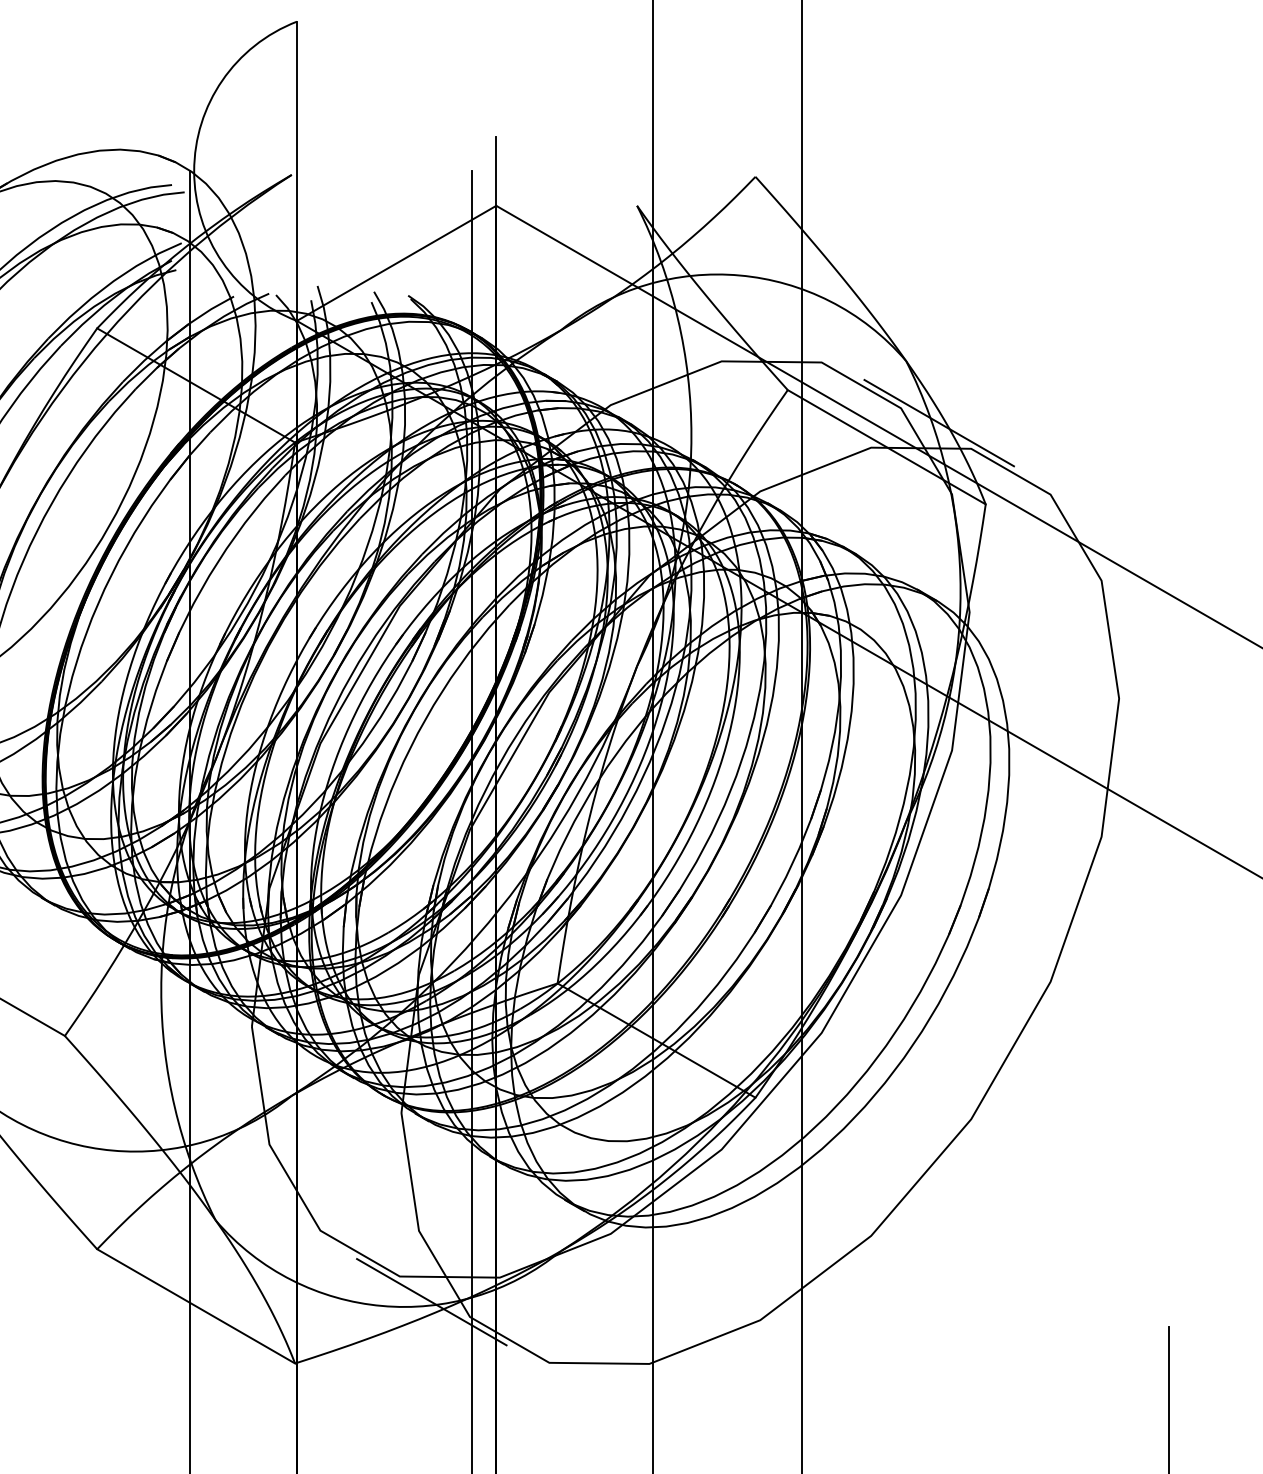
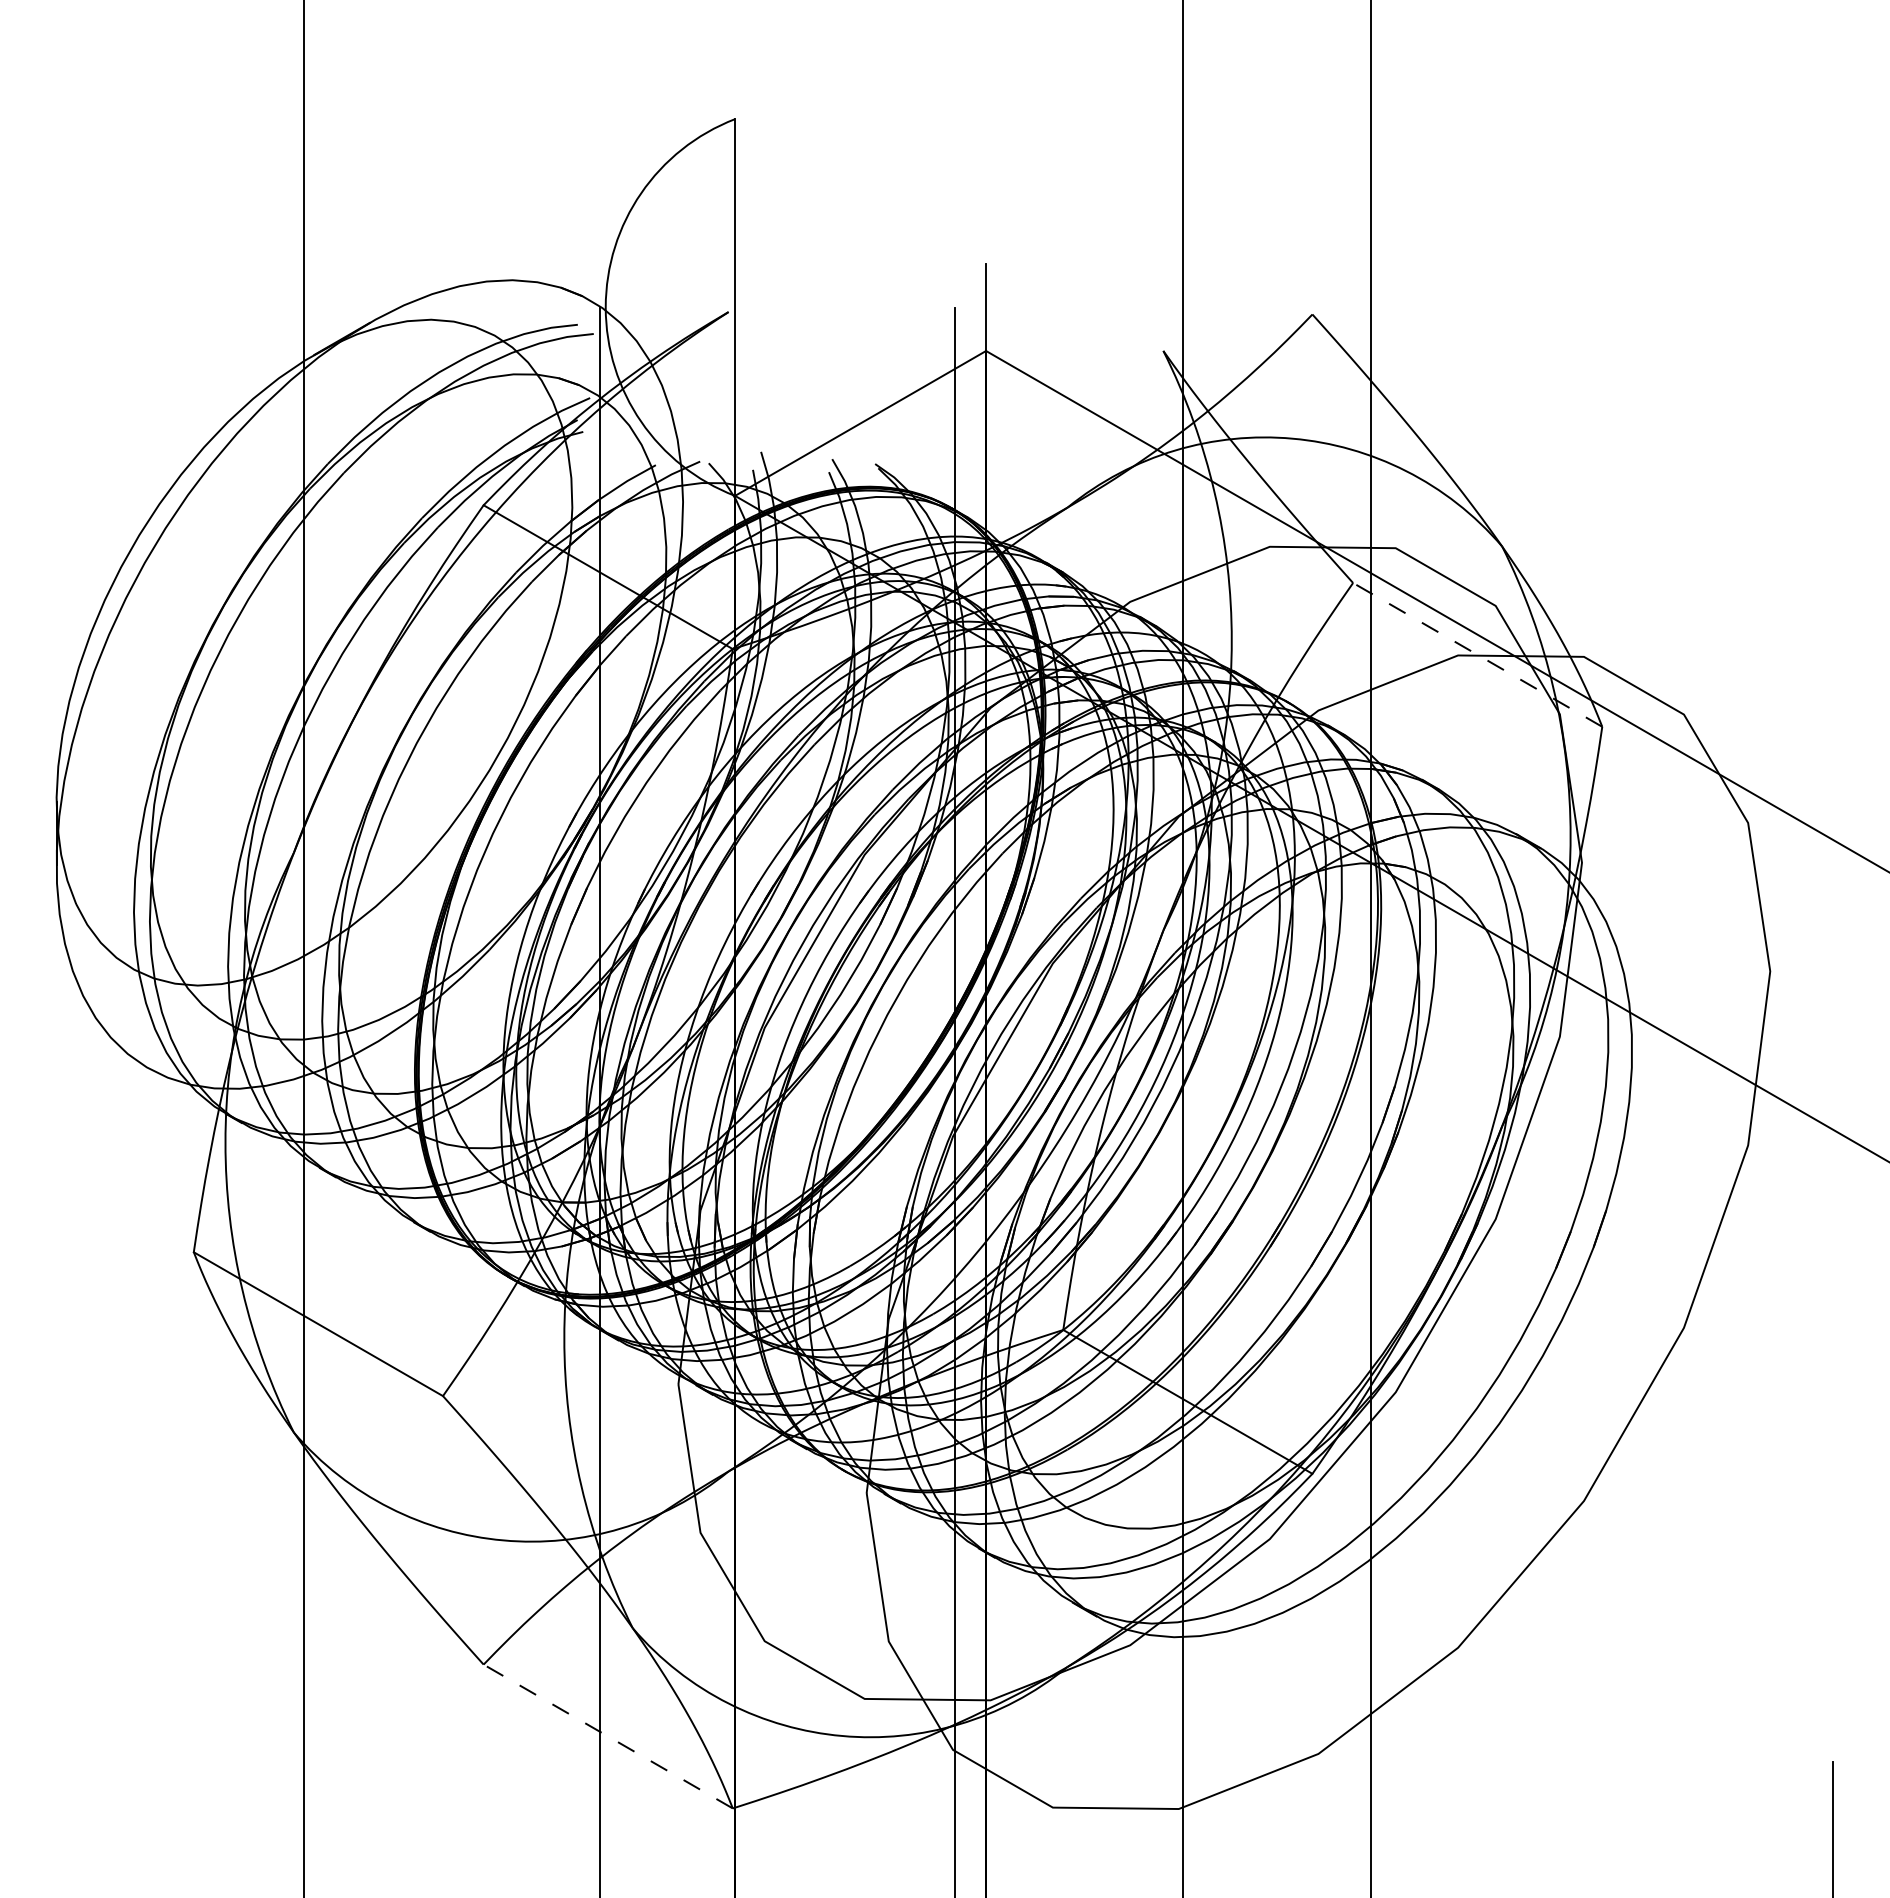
line: (939, 423) -> (1543, 624), removed
line: (886, 446) -> (1477, 654), solid -> dashed
line: (431, 1301) -> (904, 1730), removed
line: (196, 1306) -> (608, 1736), solid -> dashed

